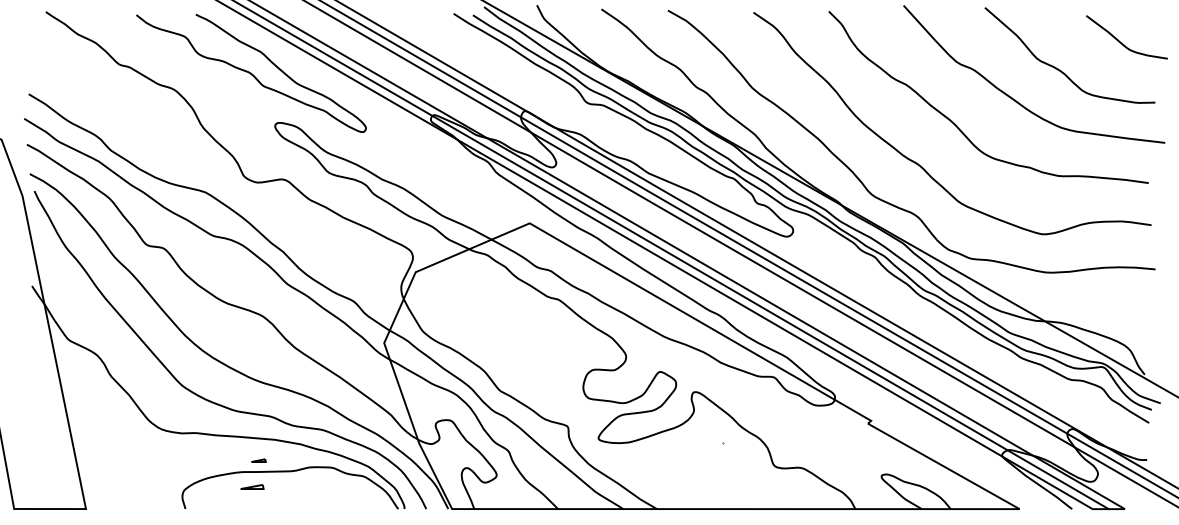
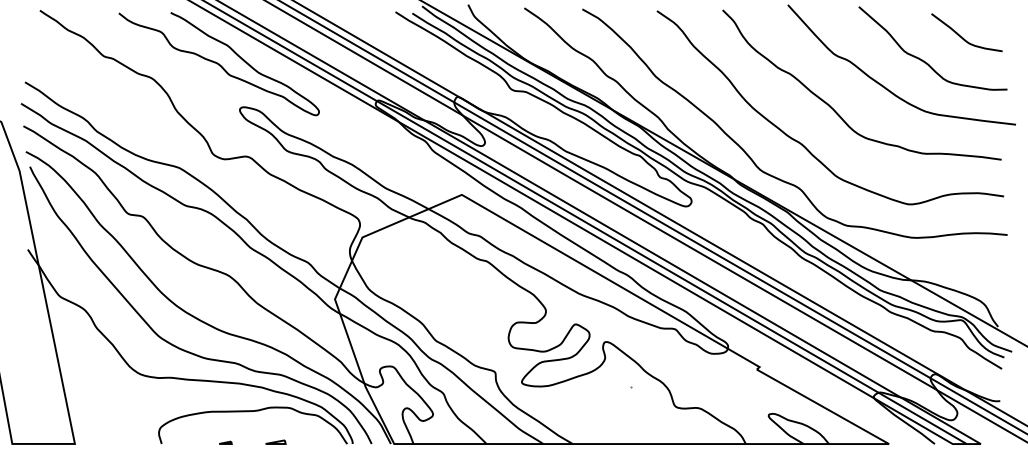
curve: (1123, 43) -> (963, 38), moved
part: (258, 460) -> (225, 442), moved
part: (252, 486) -> (275, 441), moved

